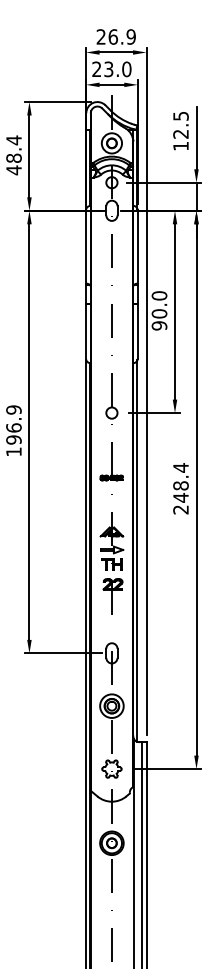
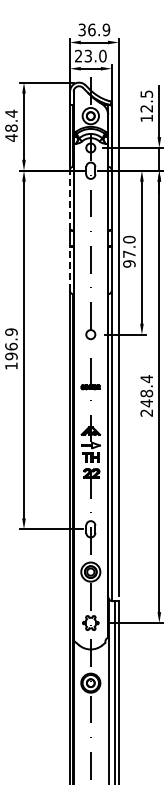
text: (100, 37) -> (81, 30), 26.9 -> 36.9
line: (85, 247) -> (69, 200), solid -> dashed
text: (159, 314) -> (129, 254), 90.0 -> 97.0
line: (85, 330) -> (69, 267), solid -> dashed

